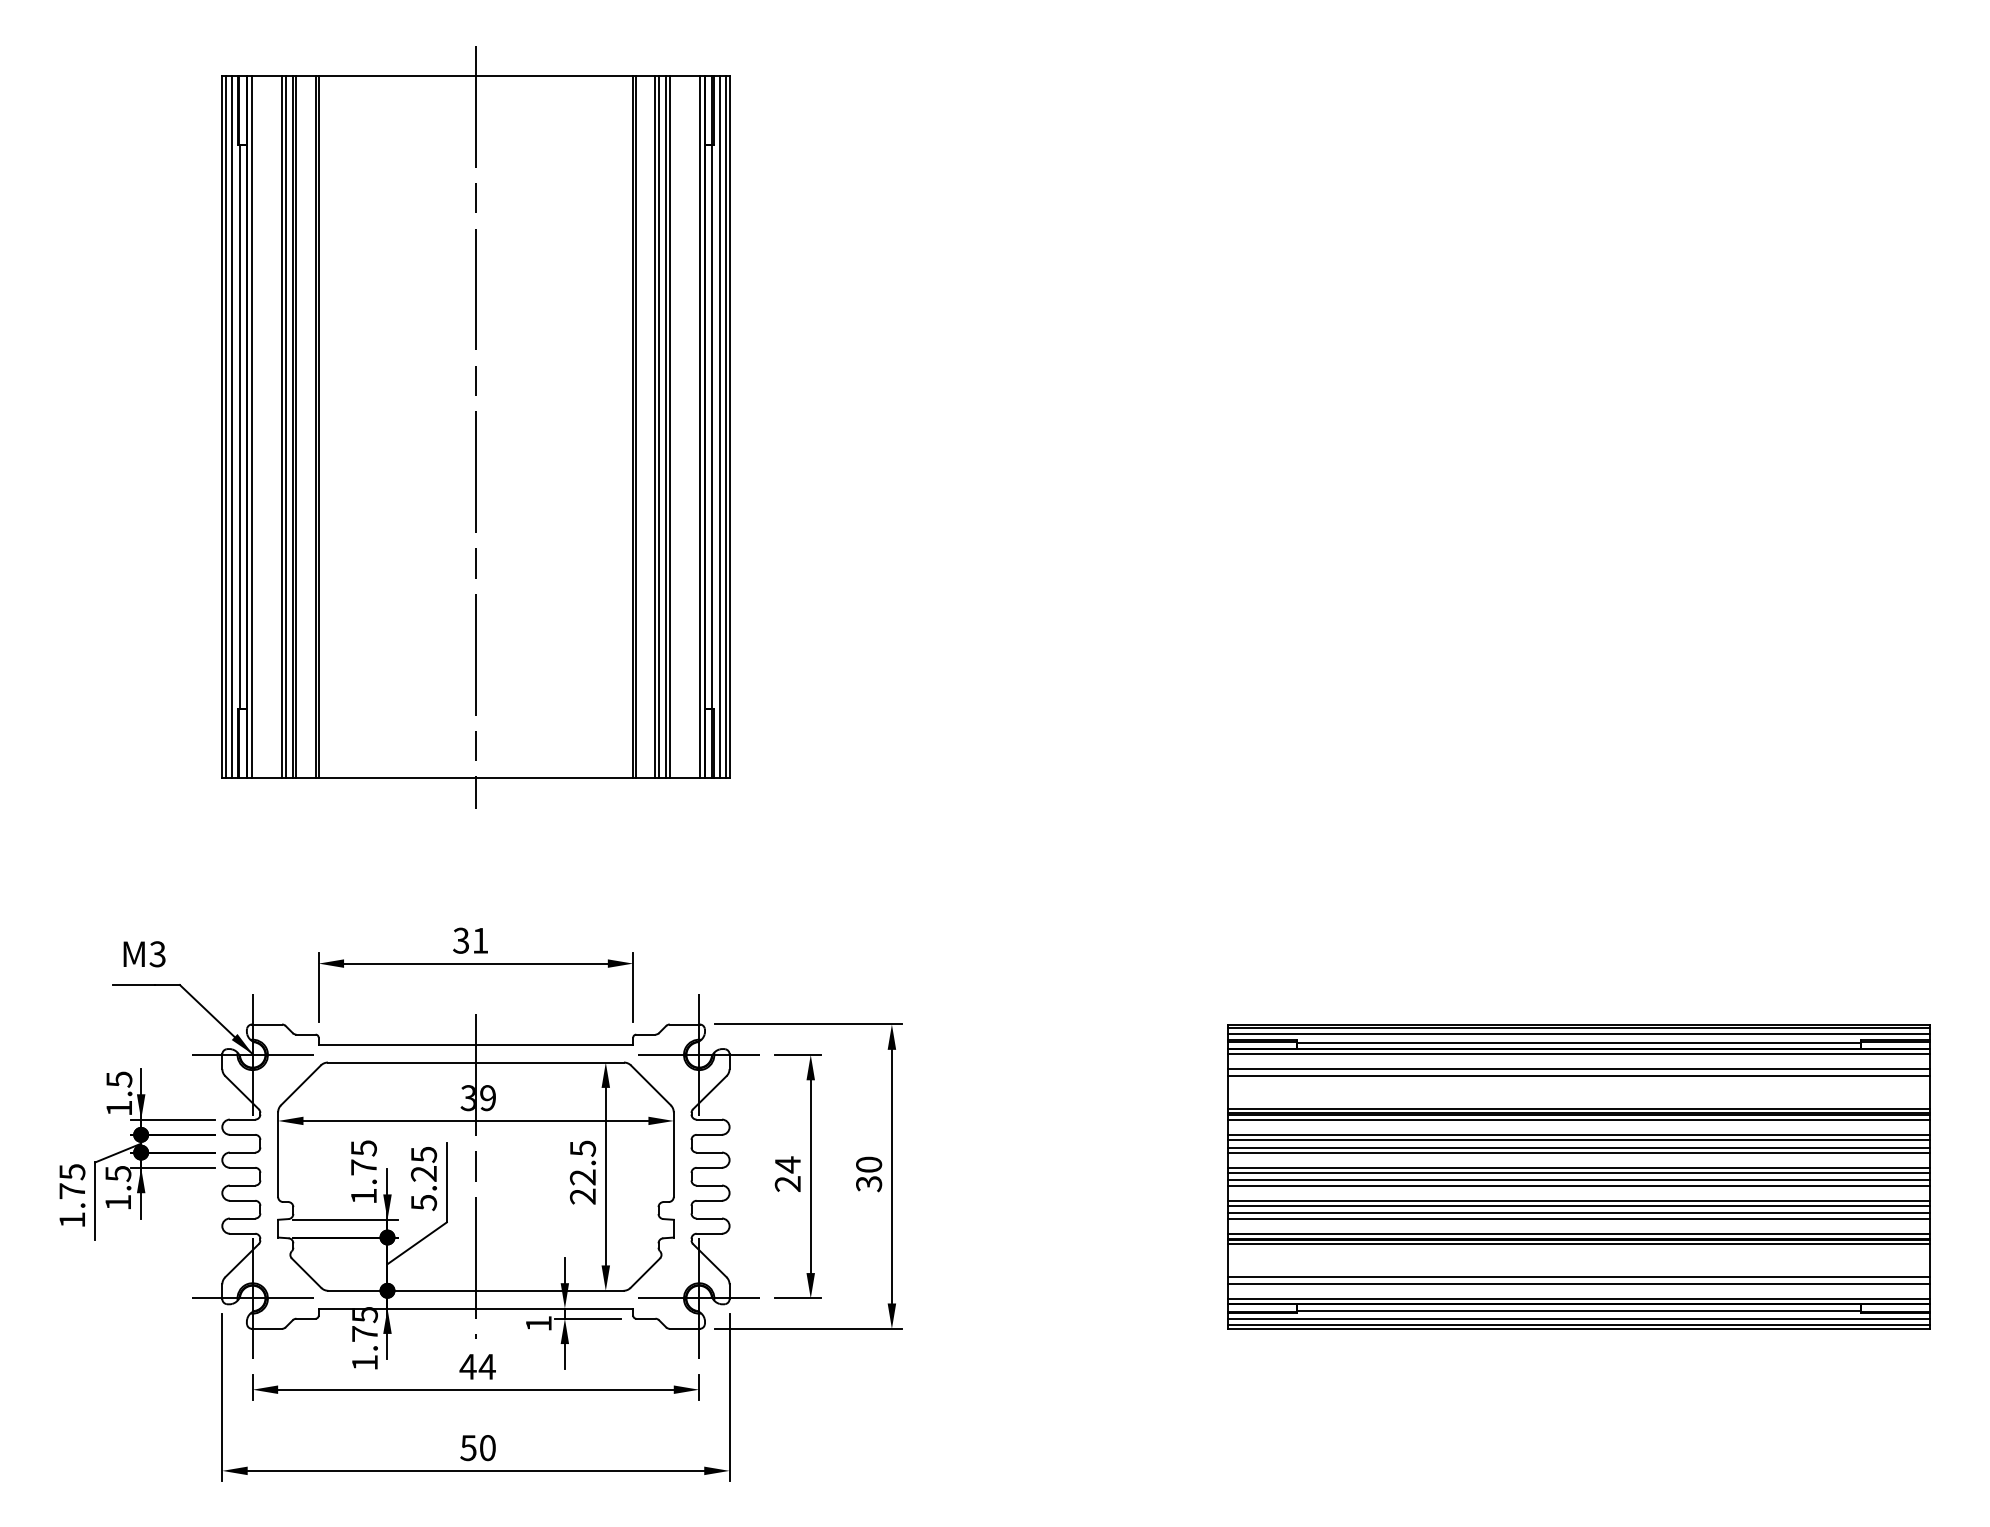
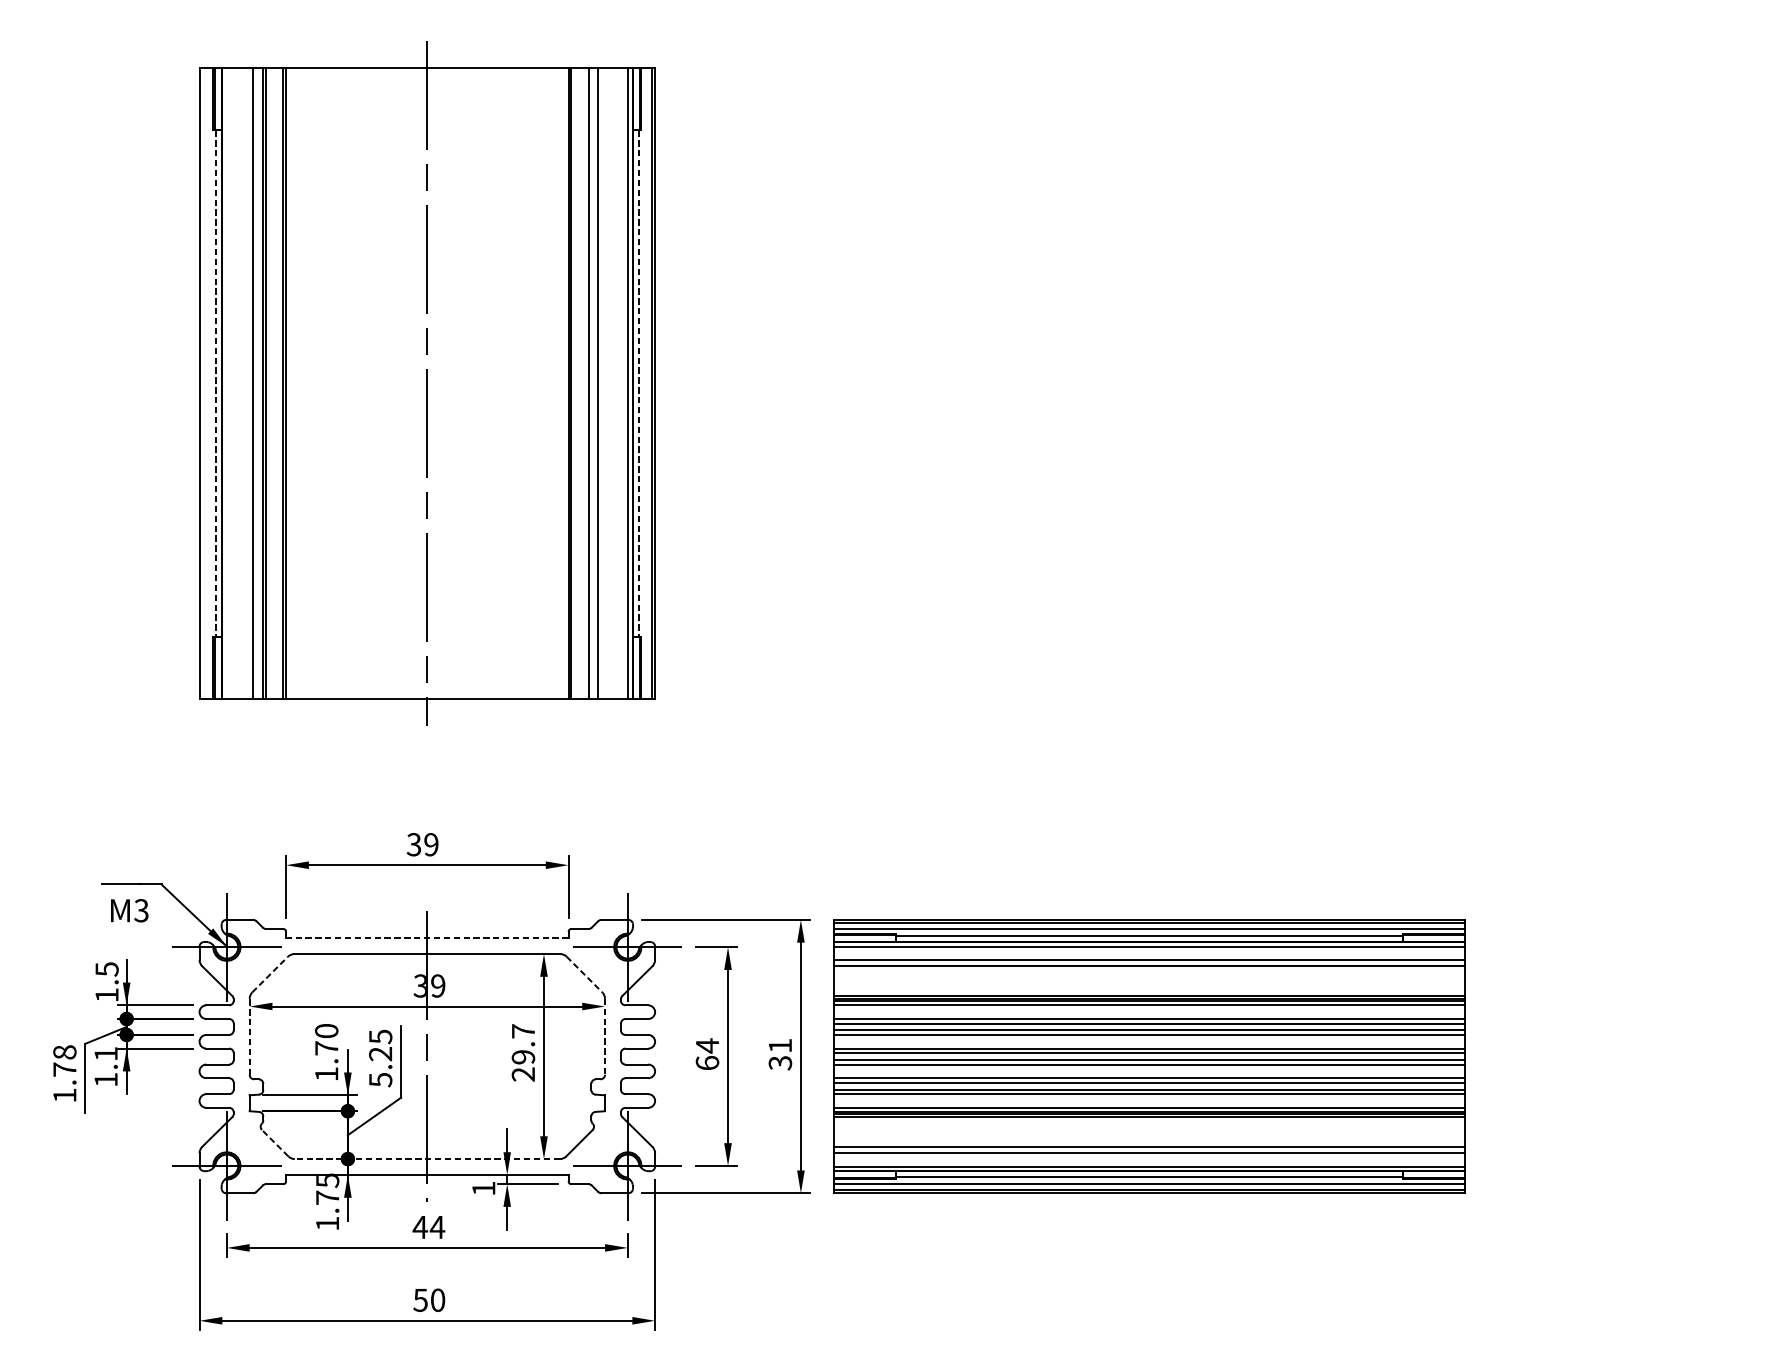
line: (226, 427) -> (203, 383), removed
line: (232, 427) -> (208, 383), removed
line: (240, 427) -> (215, 383), solid -> dashed
line: (252, 427) -> (226, 383), removed
line: (285, 427) -> (256, 383), removed
line: (659, 427) -> (592, 383), removed
line: (669, 427) -> (601, 383), removed
line: (711, 427) -> (638, 383), solid -> dashed
line: (719, 427) -> (646, 383), removed
text: (480, 940) -> (431, 844), 31 -> 39
text: (144, 954) -> (129, 910), moved
line: (475, 1044) -> (426, 937), solid -> dashed
line: (301, 1085) -> (270, 974), solid -> dashed
line: (651, 1085) -> (585, 974), solid -> dashed
text: (363, 1148) -> (326, 1031), 1.75 -> 1.70
line: (278, 1154) -> (250, 1036), solid -> dashed
line: (673, 1155) -> (604, 1037), solid -> dashed
text: (583, 1162) -> (523, 1043), 22.5 -> 29.7
text: (869, 1164) -> (780, 1045), 30 -> 31
text: (72, 1172) -> (65, 1052), 1.75 -> 1.78
text: (118, 1174) -> (106, 1054), 1.5 -> 1.1
part: (1578, 1176) -> (1149, 1056), moved
text: (787, 1183) -> (707, 1062), 24 -> 64
line: (306, 1273) -> (275, 1143), solid -> dashed
line: (475, 1290) -> (426, 1158), solid -> dashed

